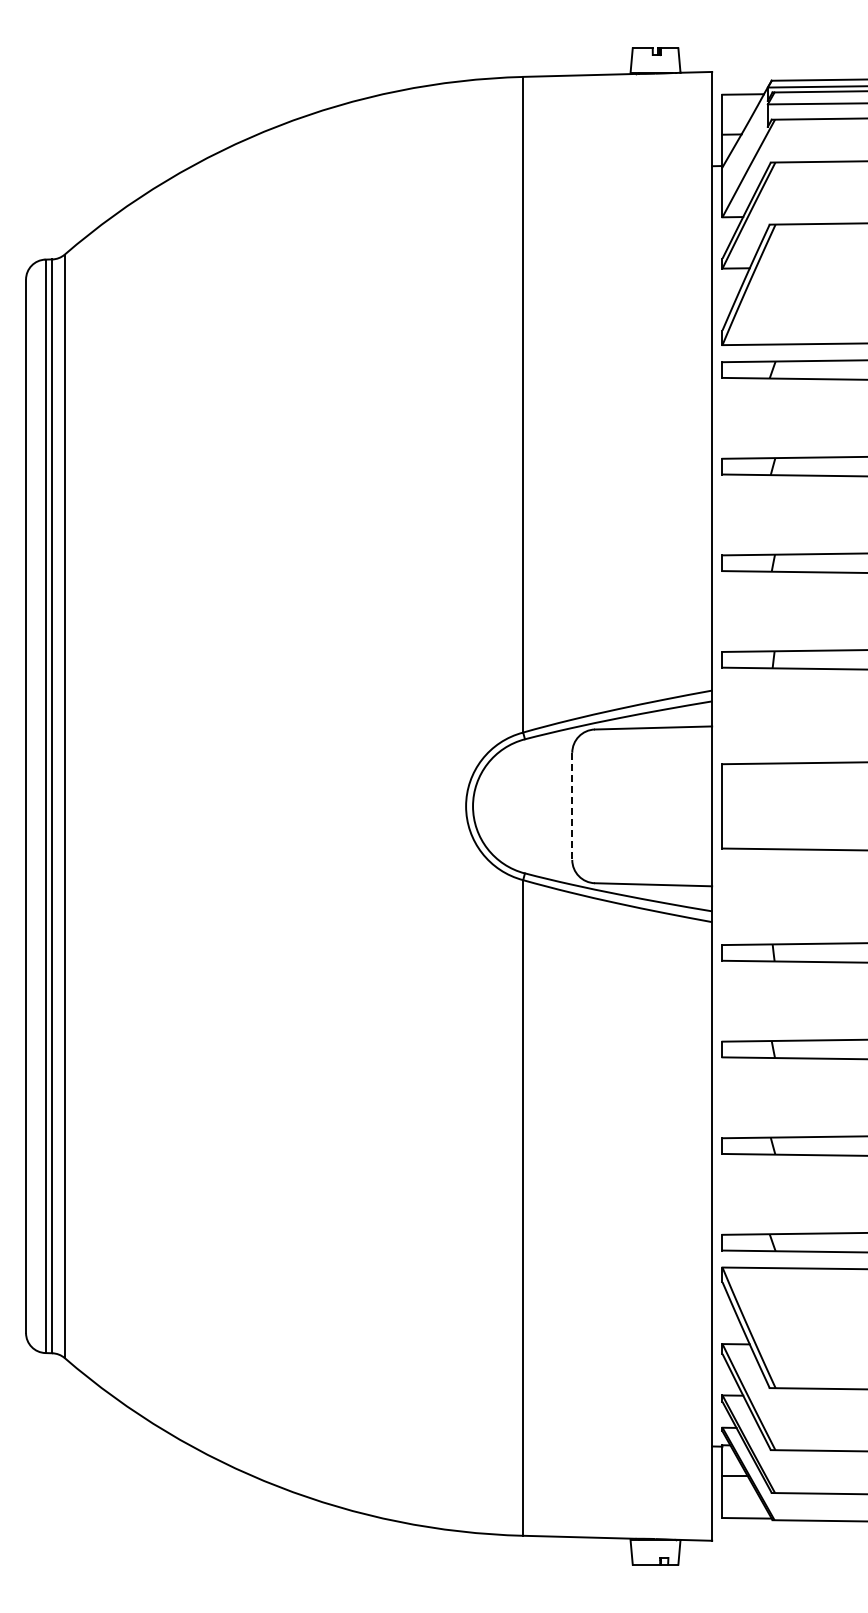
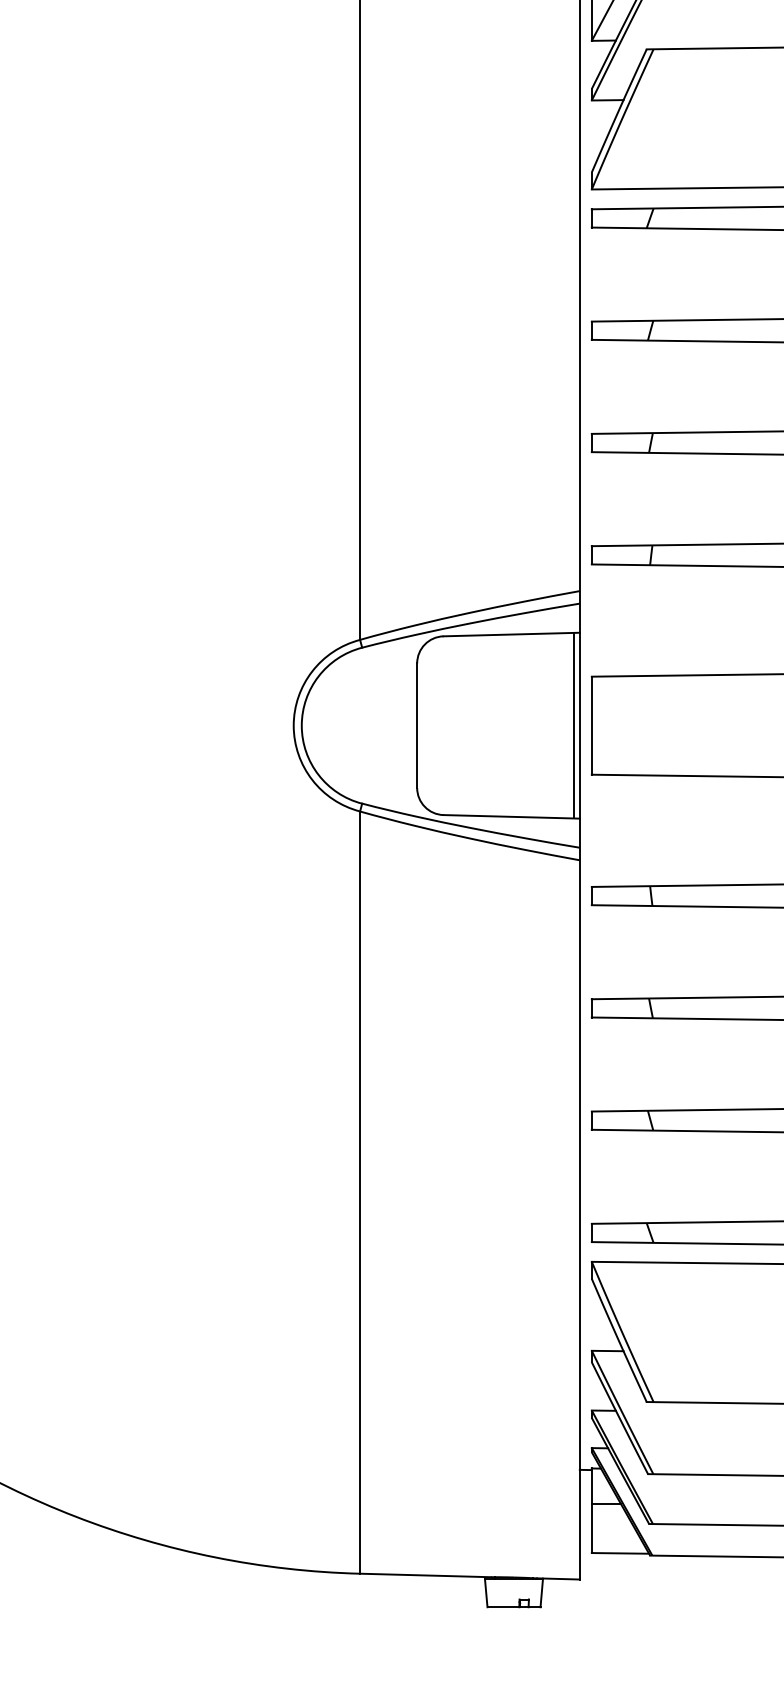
line: (572, 806) -> (417, 725), dashed -> solid
line: (707, 806) -> (574, 725), added

